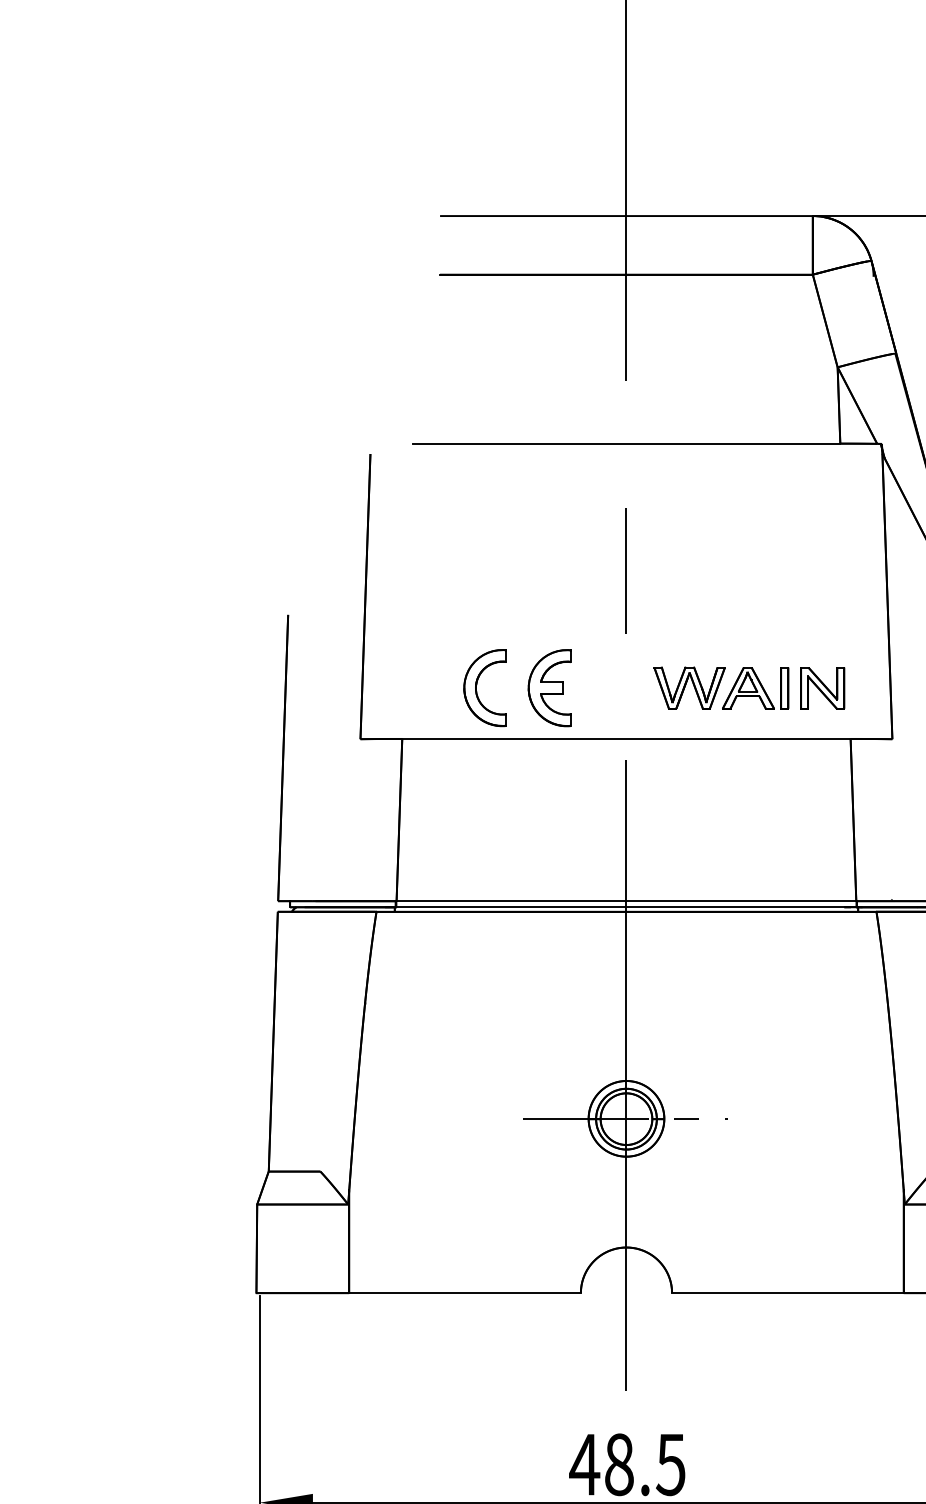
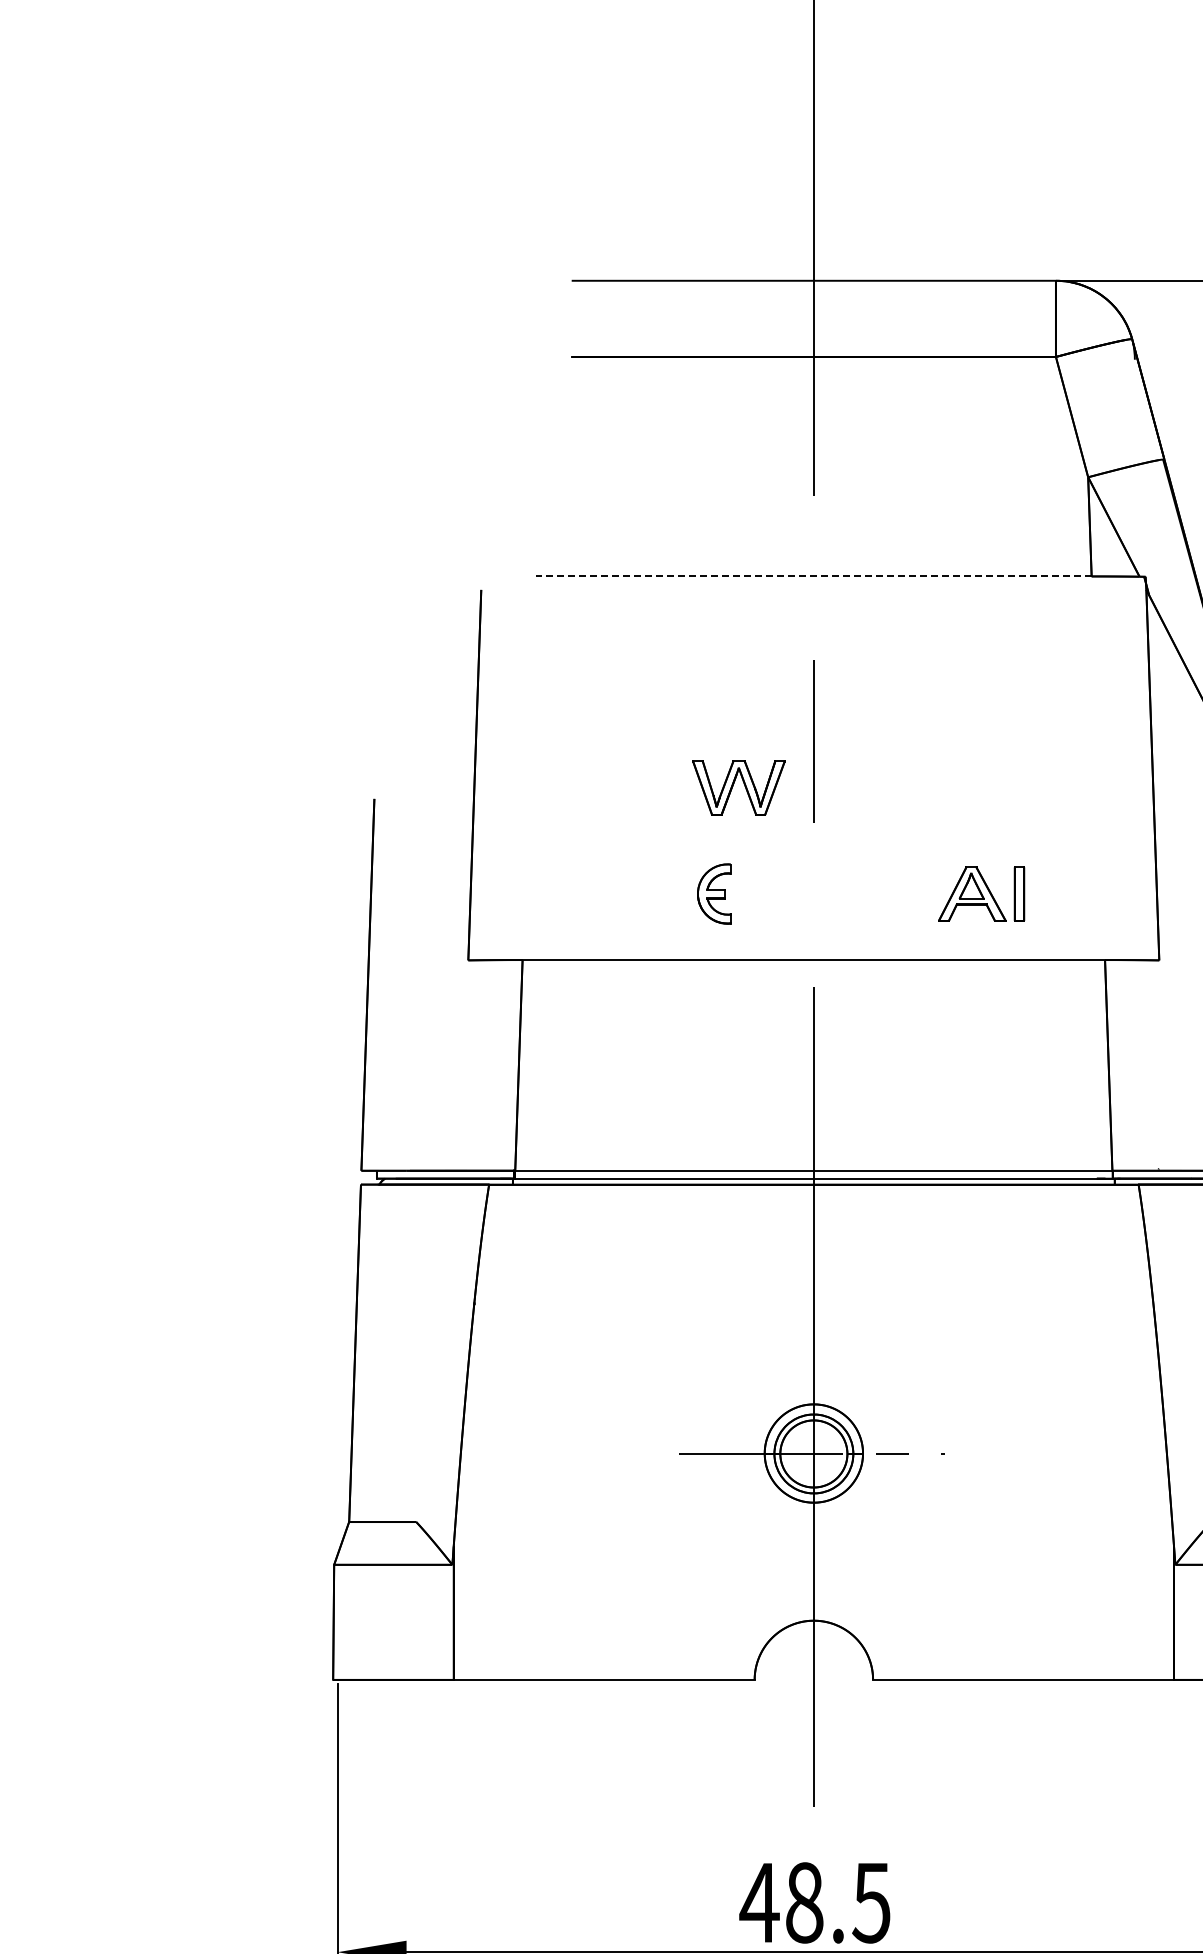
line: (626, 443) -> (813, 576), solid -> dashed
part: (476, 687) -> (619, 893), removed
part: (549, 687) -> (714, 893), size x0.6
part: (689, 687) -> (738, 787), moved
part: (822, 687) -> (1068, 893), removed

